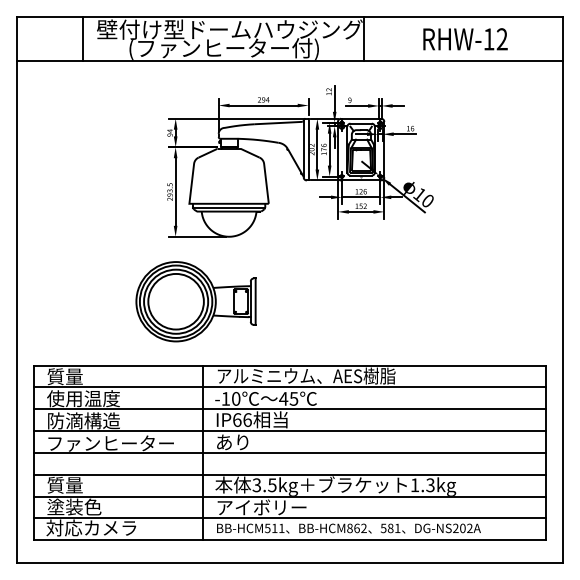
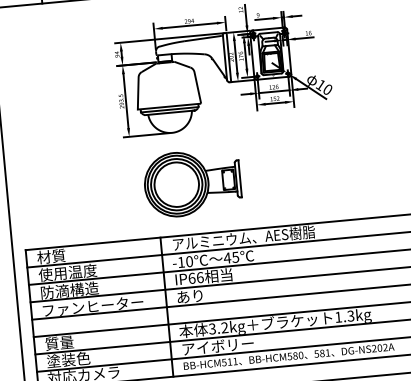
part: (195, 301) -> (192, 183), moved
text: (64, 376) -> (51, 256), 質量 -> 材質
text: (272, 485) -> (224, 327), 3.5kg -> 3.2kg
text: (356, 528) -> (295, 356), BB-HCM862 -> BB-HCM580

